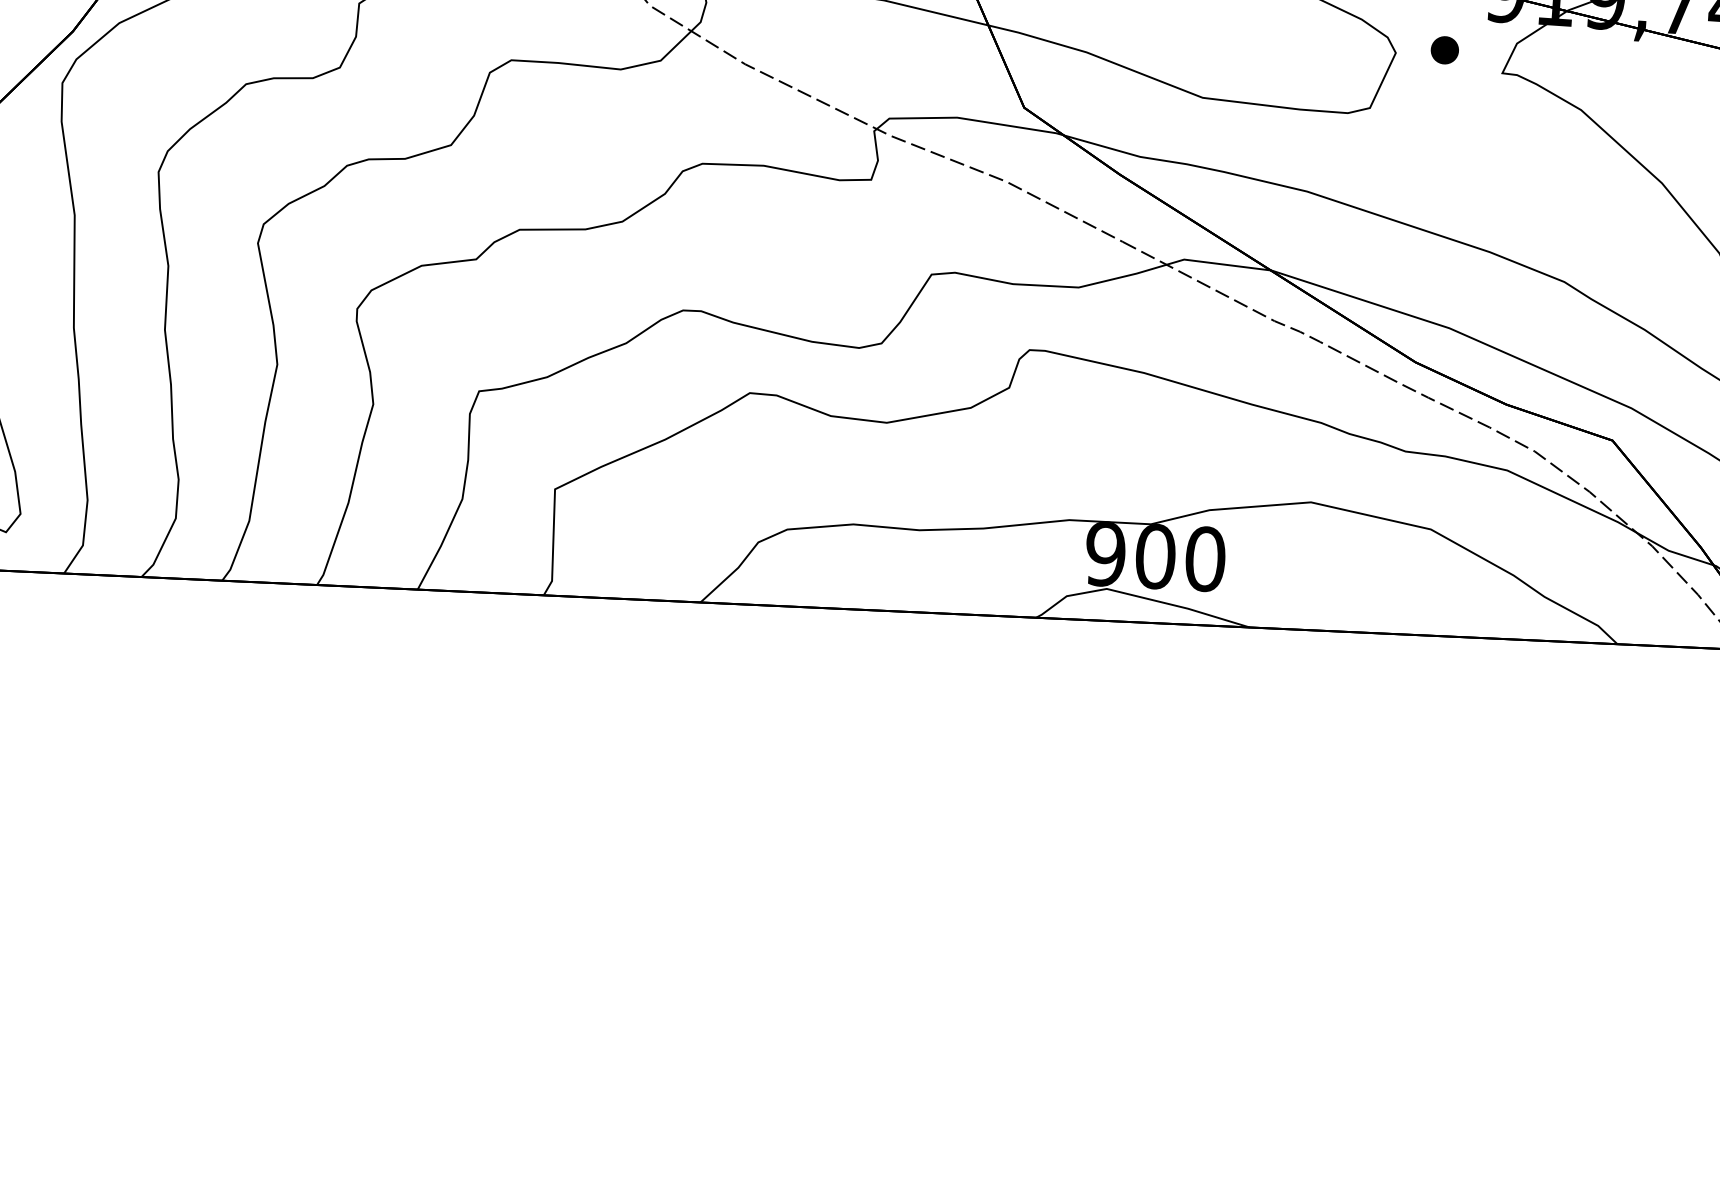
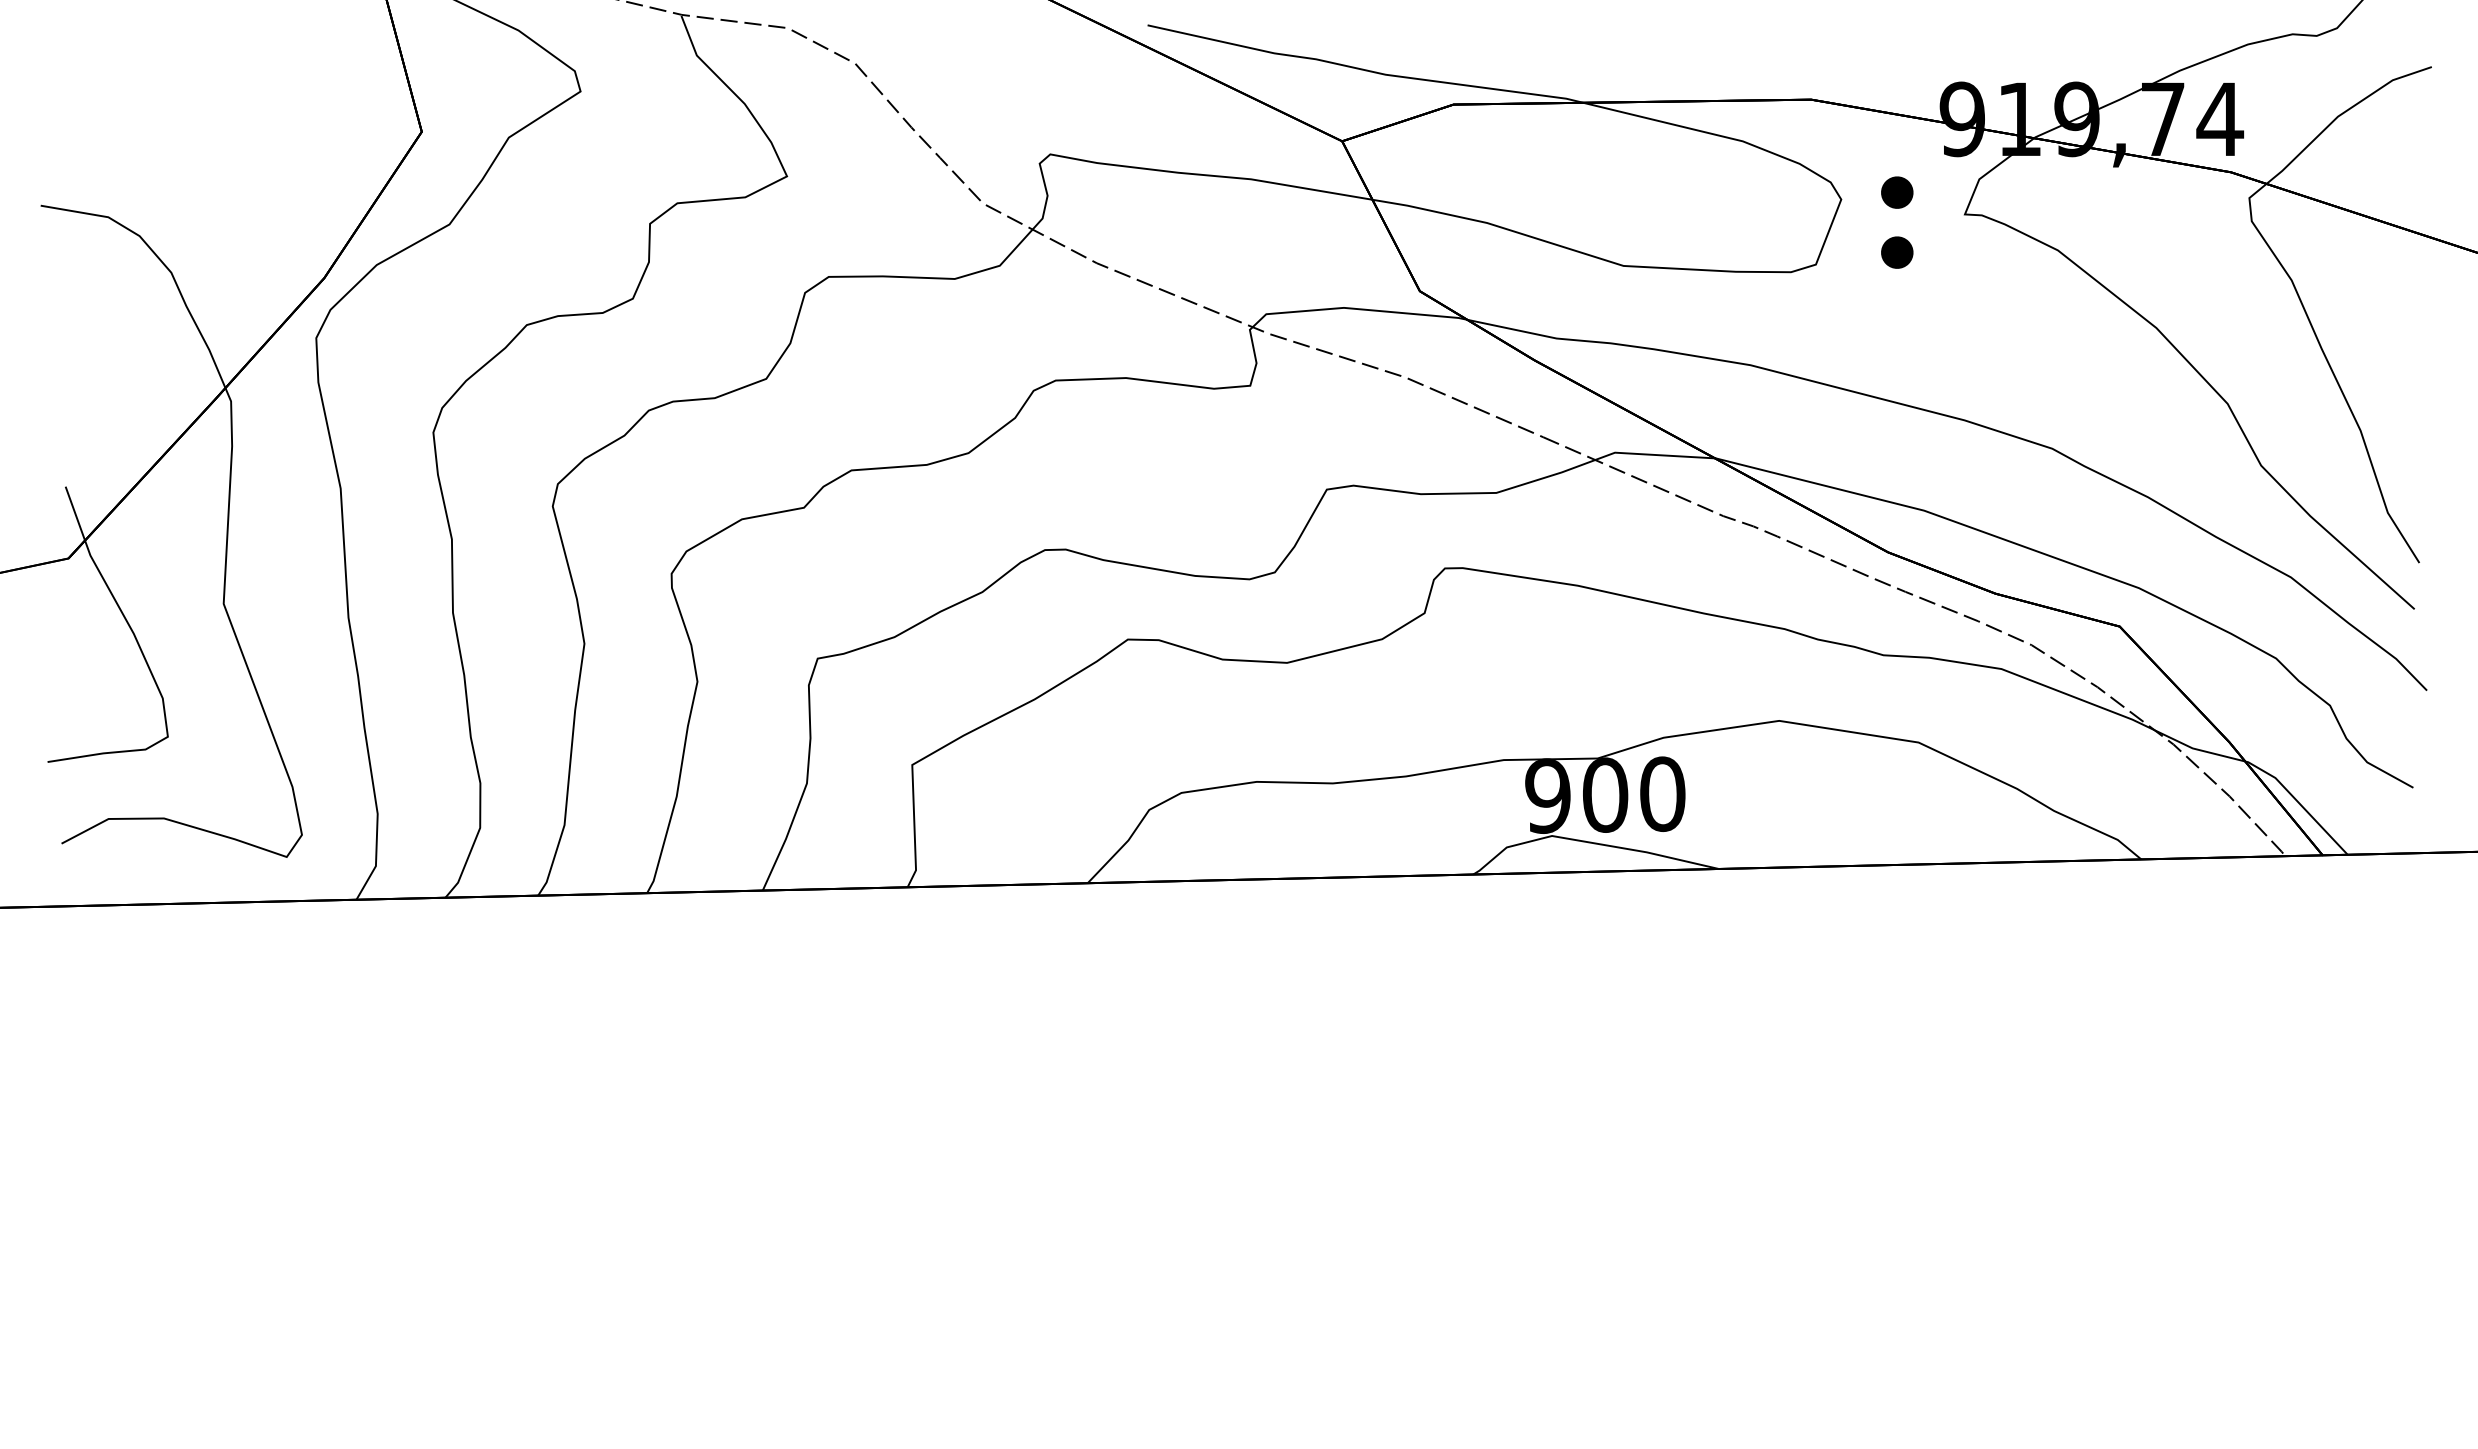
part: (1441, 102) -> (1897, 252), added

